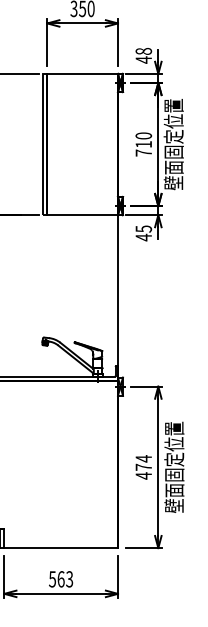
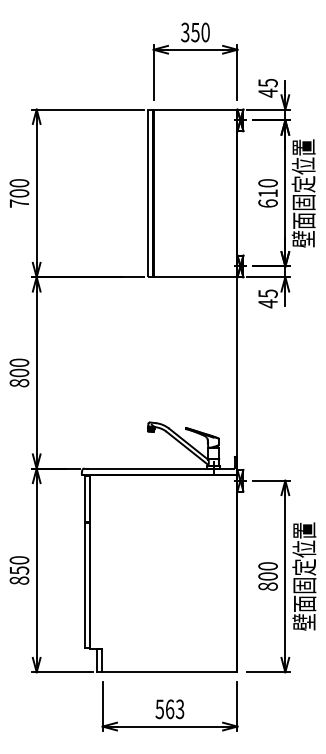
text: (143, 51) -> (267, 82), 48 -> 45
text: (143, 153) -> (267, 203), 710 -> 610
text: (143, 467) -> (267, 576), 474 -> 800

